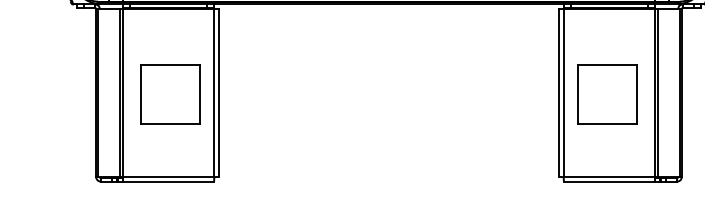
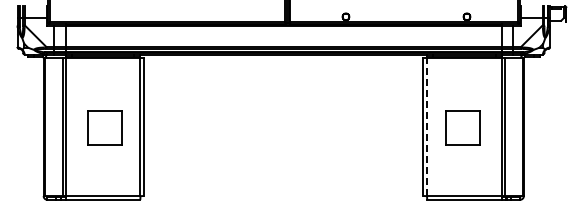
part: (170, 93) -> (104, 127), size x0.7
line: (564, 93) -> (427, 127), solid -> dashed
part: (606, 93) -> (462, 127), size x0.7

